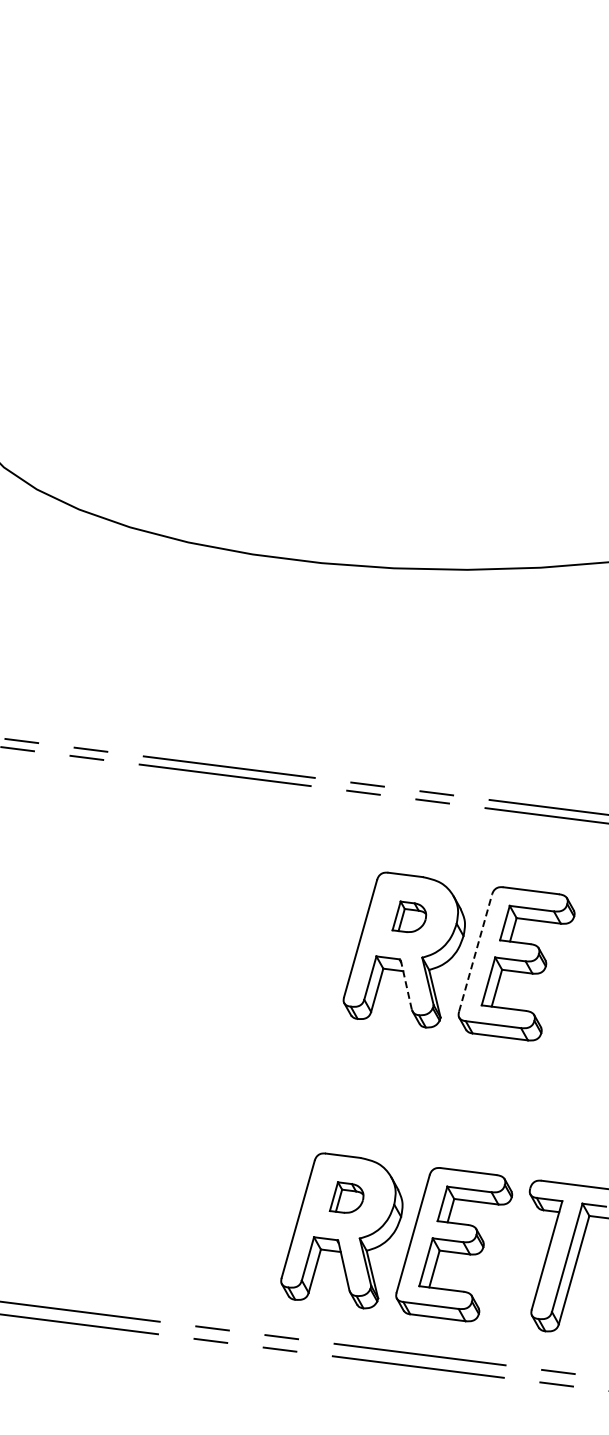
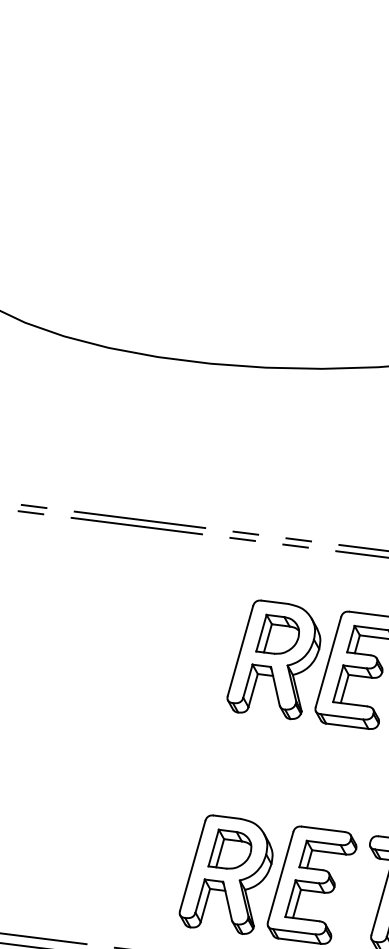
part: (409, 916) -> (277, 634), size x1.67
line: (475, 953) -> (328, 662), dashed -> solid
line: (406, 984) -> (275, 686), dashed -> solid
part: (346, 1197) -> (229, 849), size x1.67

